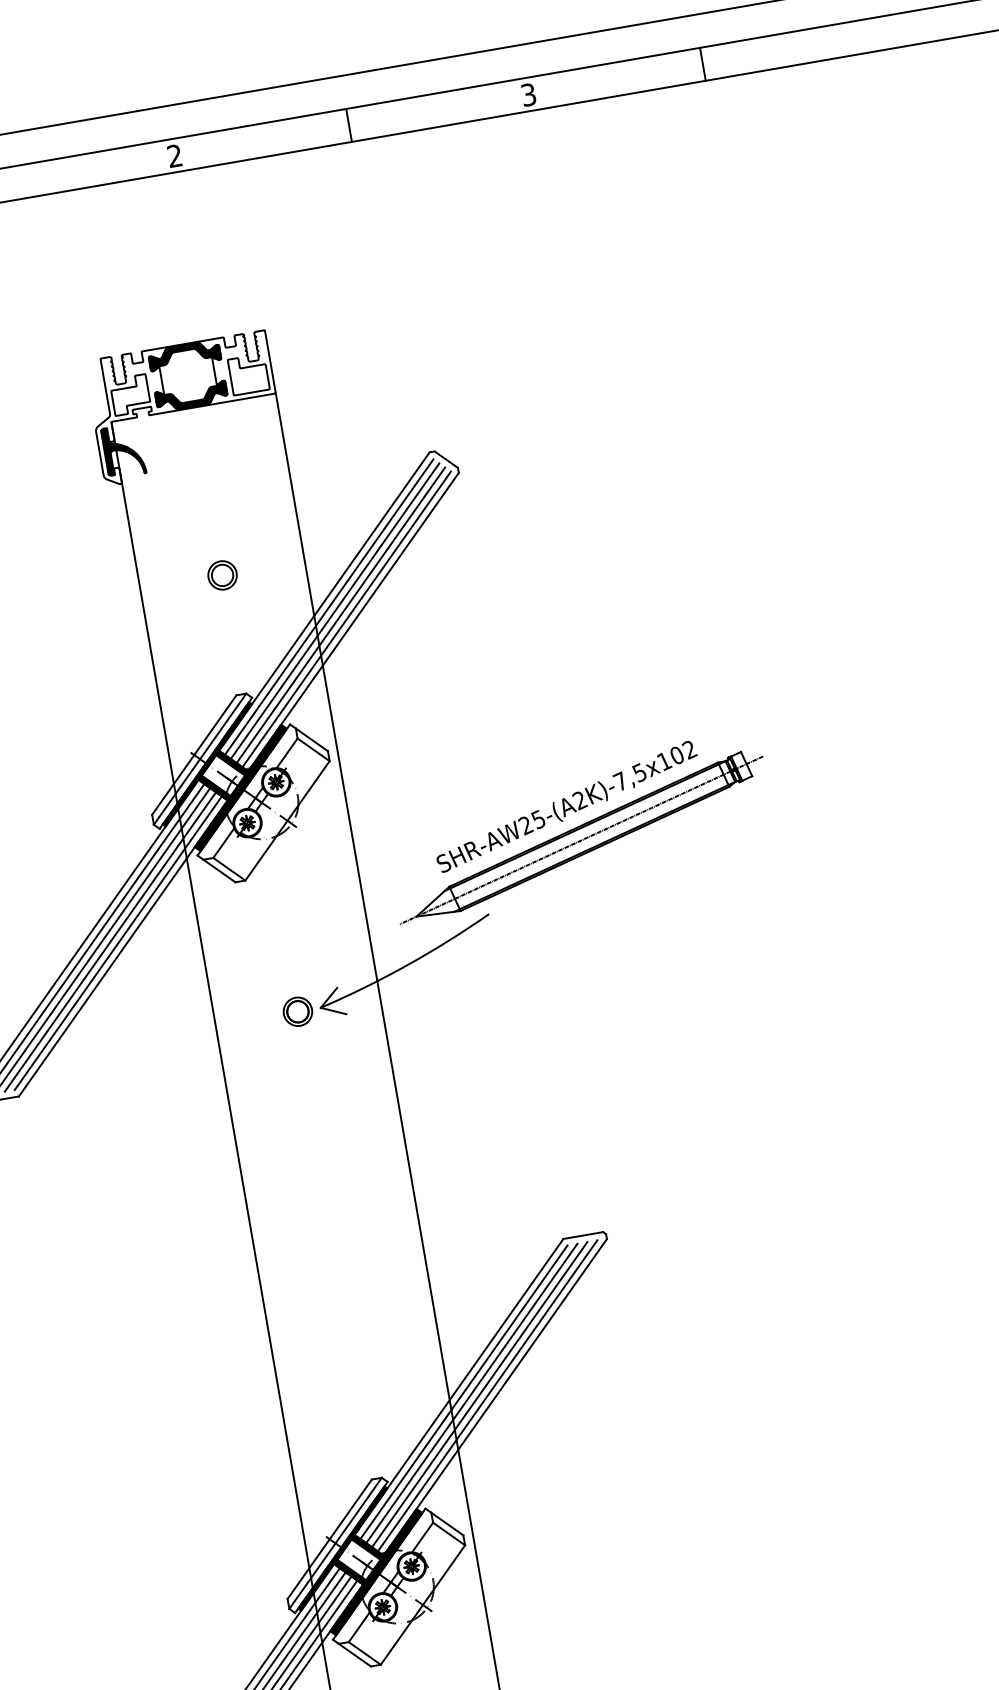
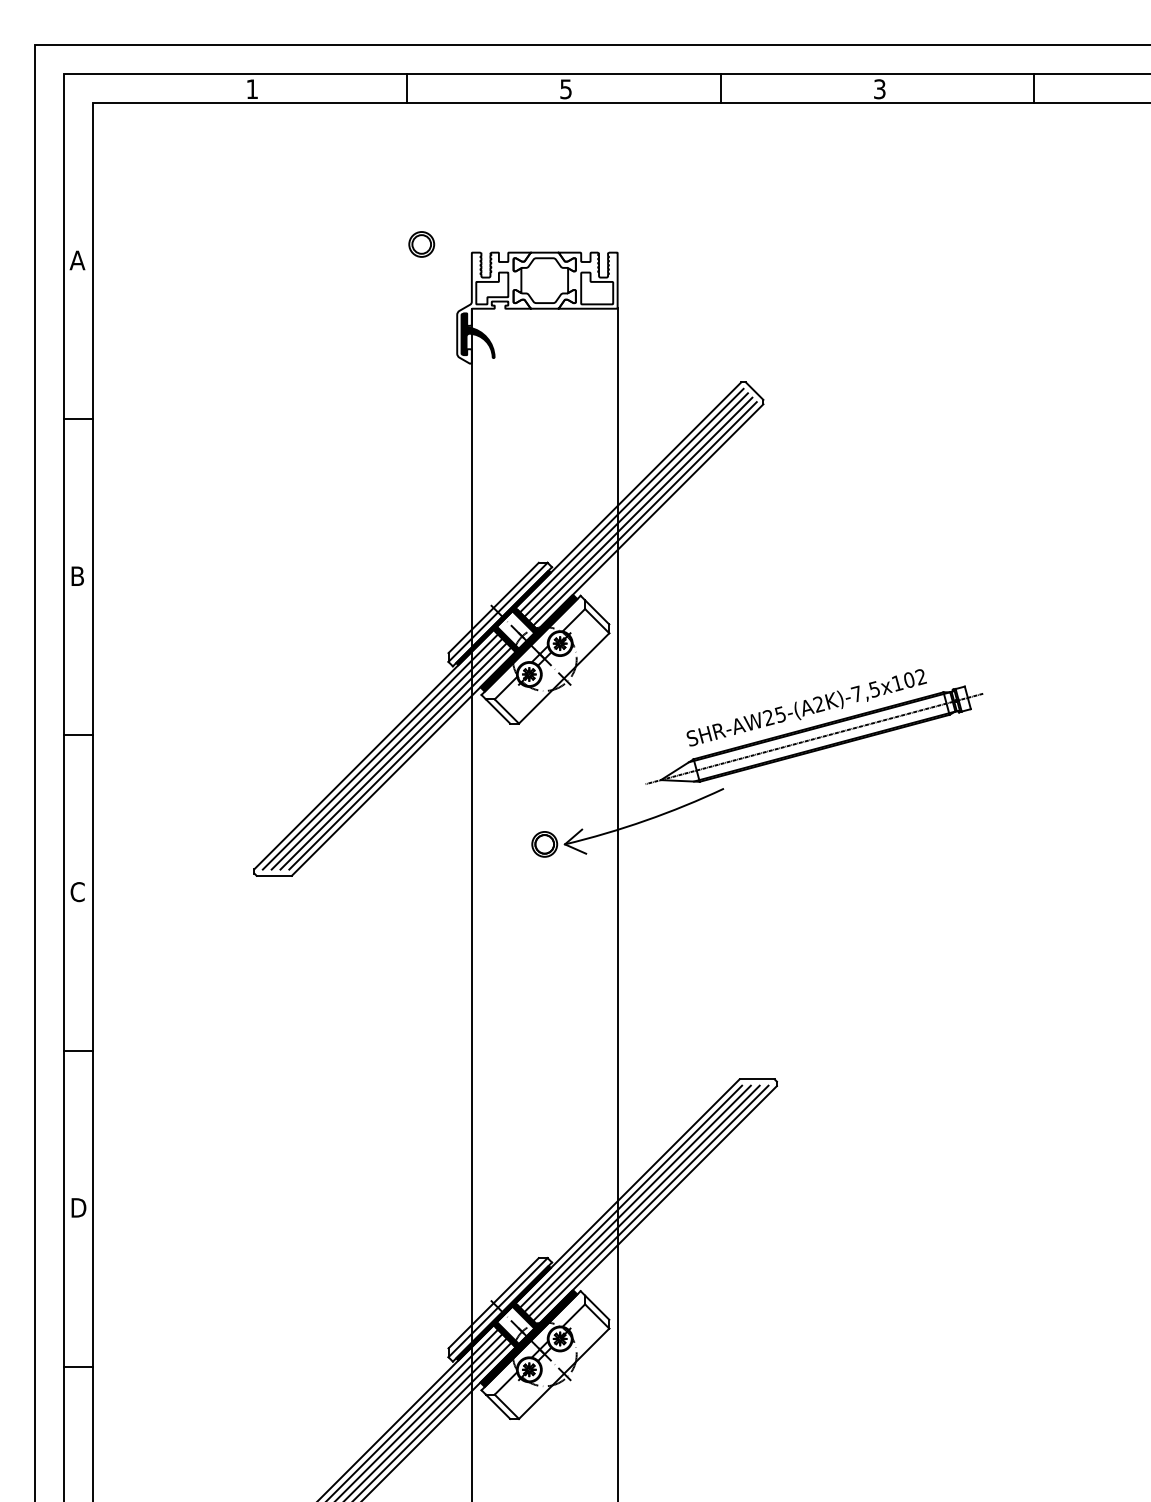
text: (174, 156) -> (565, 89), 2 -> 5
fill: (184, 354) -> (544, 261), removed
fill: (191, 397) -> (544, 299), removed
part: (222, 575) -> (421, 244), moved

